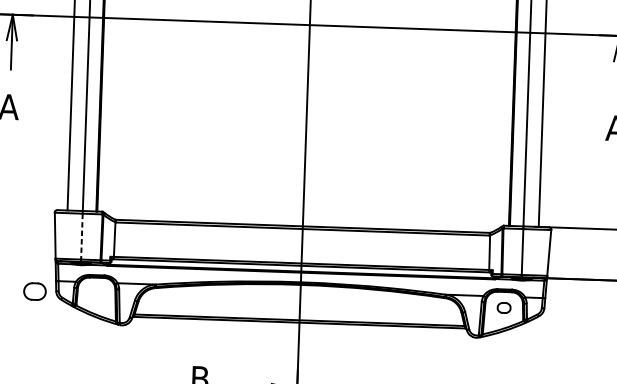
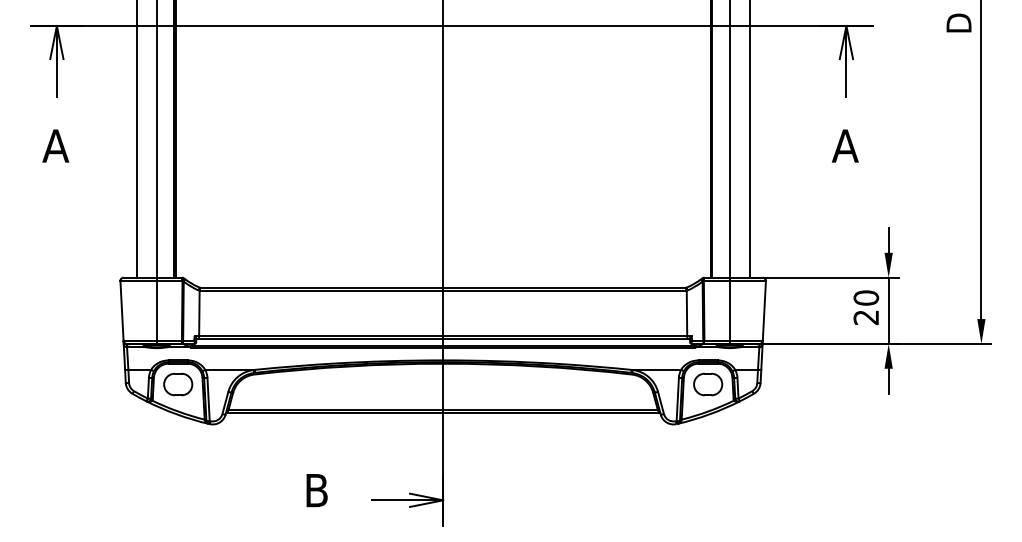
line: (81, 236) -> (156, 310), dashed -> solid
part: (35, 291) -> (178, 384), moved
part: (504, 307) -> (708, 384), size x1.67

